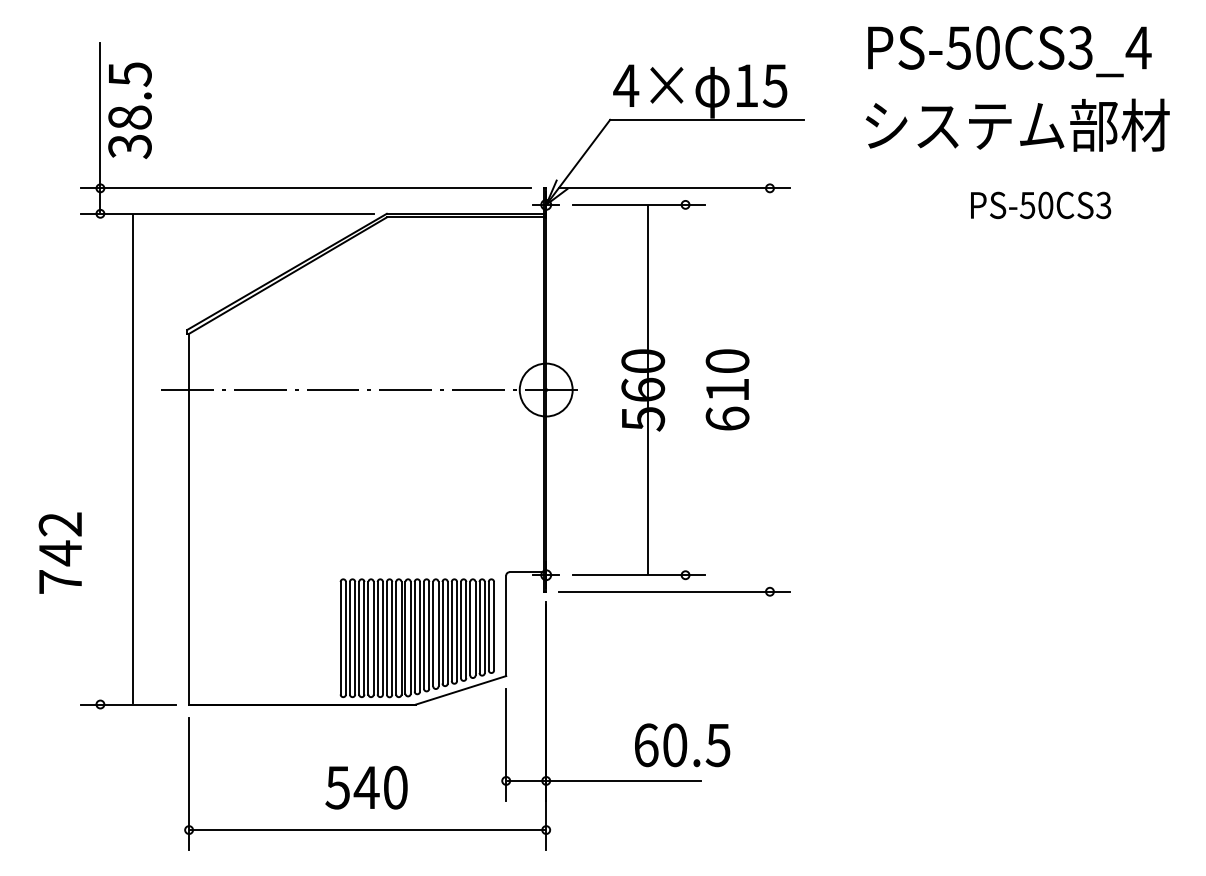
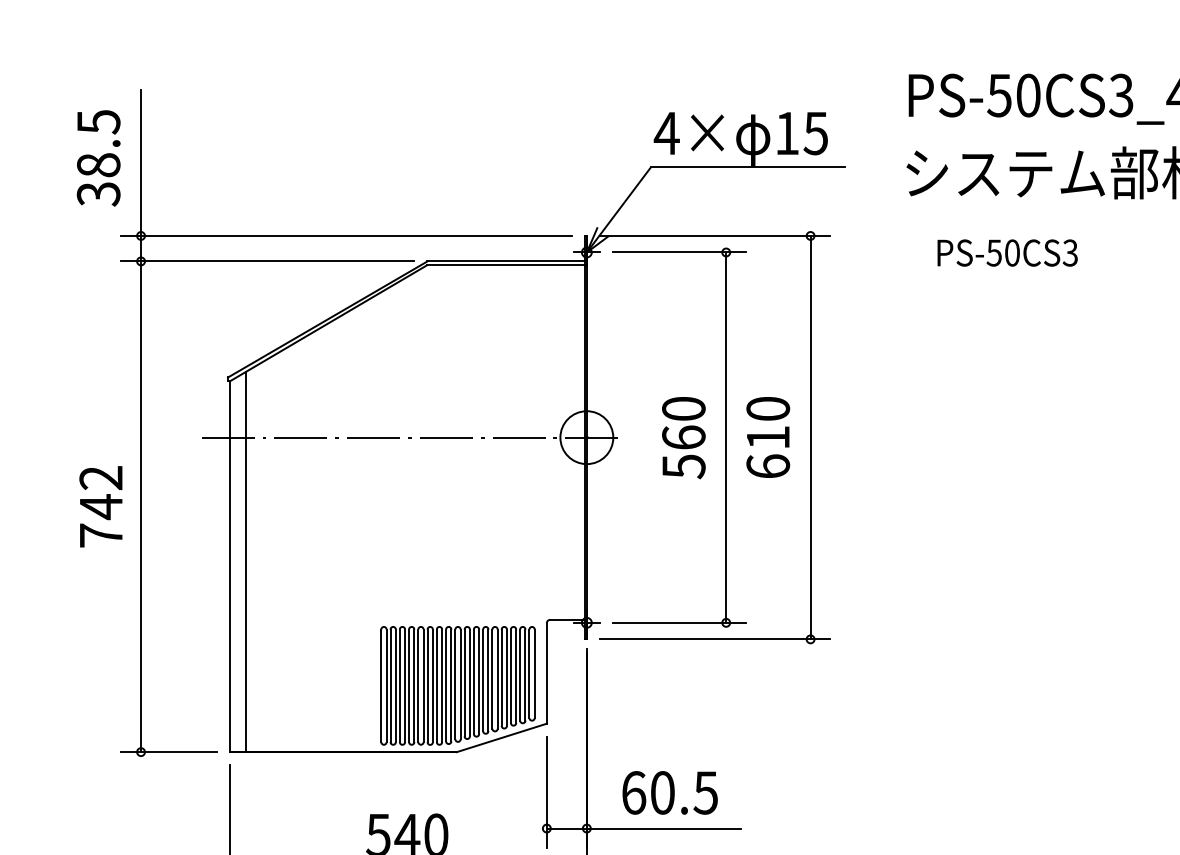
text: (129, 110) -> (98, 158), moved
text: (1041, 205) -> (1008, 253), moved
line: (647, 389) -> (726, 437), moved
line: (769, 389) -> (810, 437), added
line: (133, 459) -> (141, 507), moved
line: (205, 514) -> (246, 562), added
text: (59, 552) -> (100, 506), moved
text: (682, 745) -> (670, 793), moved

